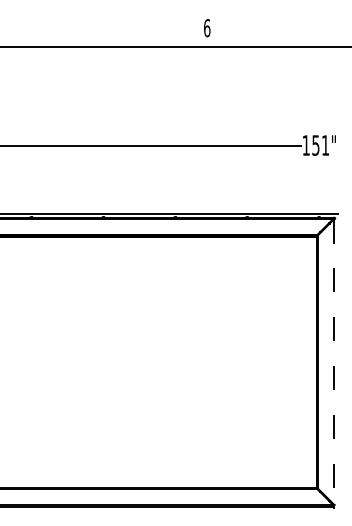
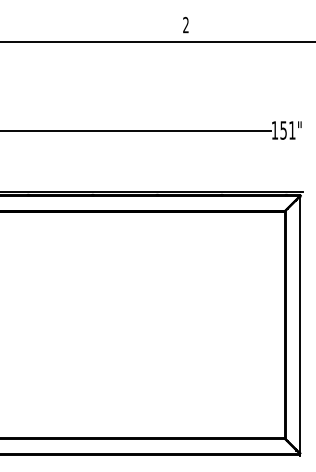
text: (206, 27) -> (185, 24), 6 -> 2
line: (333, 362) -> (299, 325), dashed -> solid

